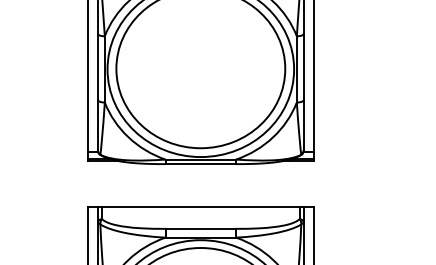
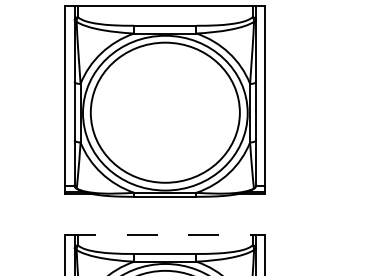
line: (200, 206) -> (165, 234), solid -> dashed

